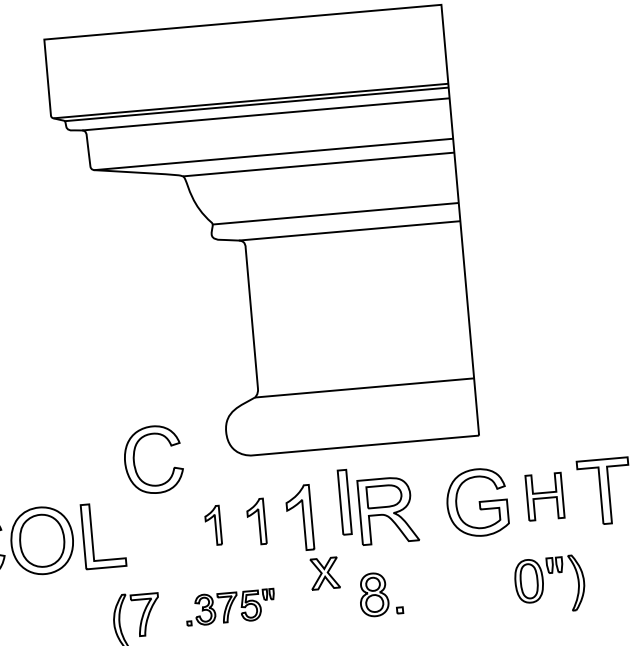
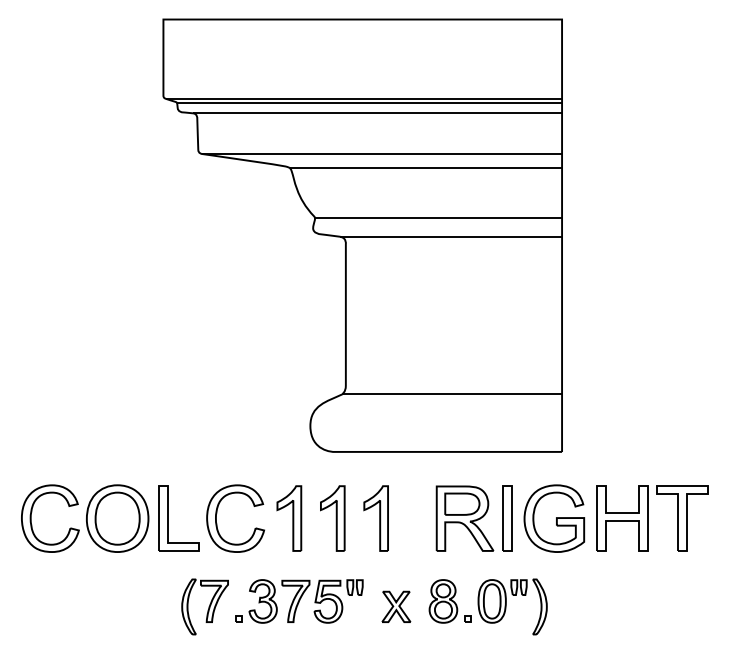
part: (135, 456) -> (217, 513), moved
part: (545, 496) -> (622, 518), size x1.43
part: (344, 502) -> (507, 518), moved
part: (256, 521) -> (332, 518), size x1.43
part: (213, 525) -> (289, 518), size x1.67
part: (324, 573) -> (396, 606), moved
part: (549, 584) -> (512, 606), moved
part: (230, 607) -> (299, 601), size x1.43

